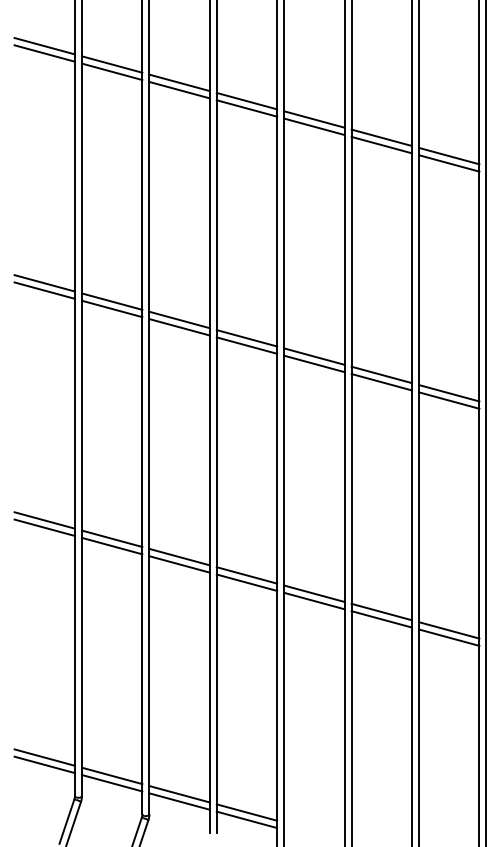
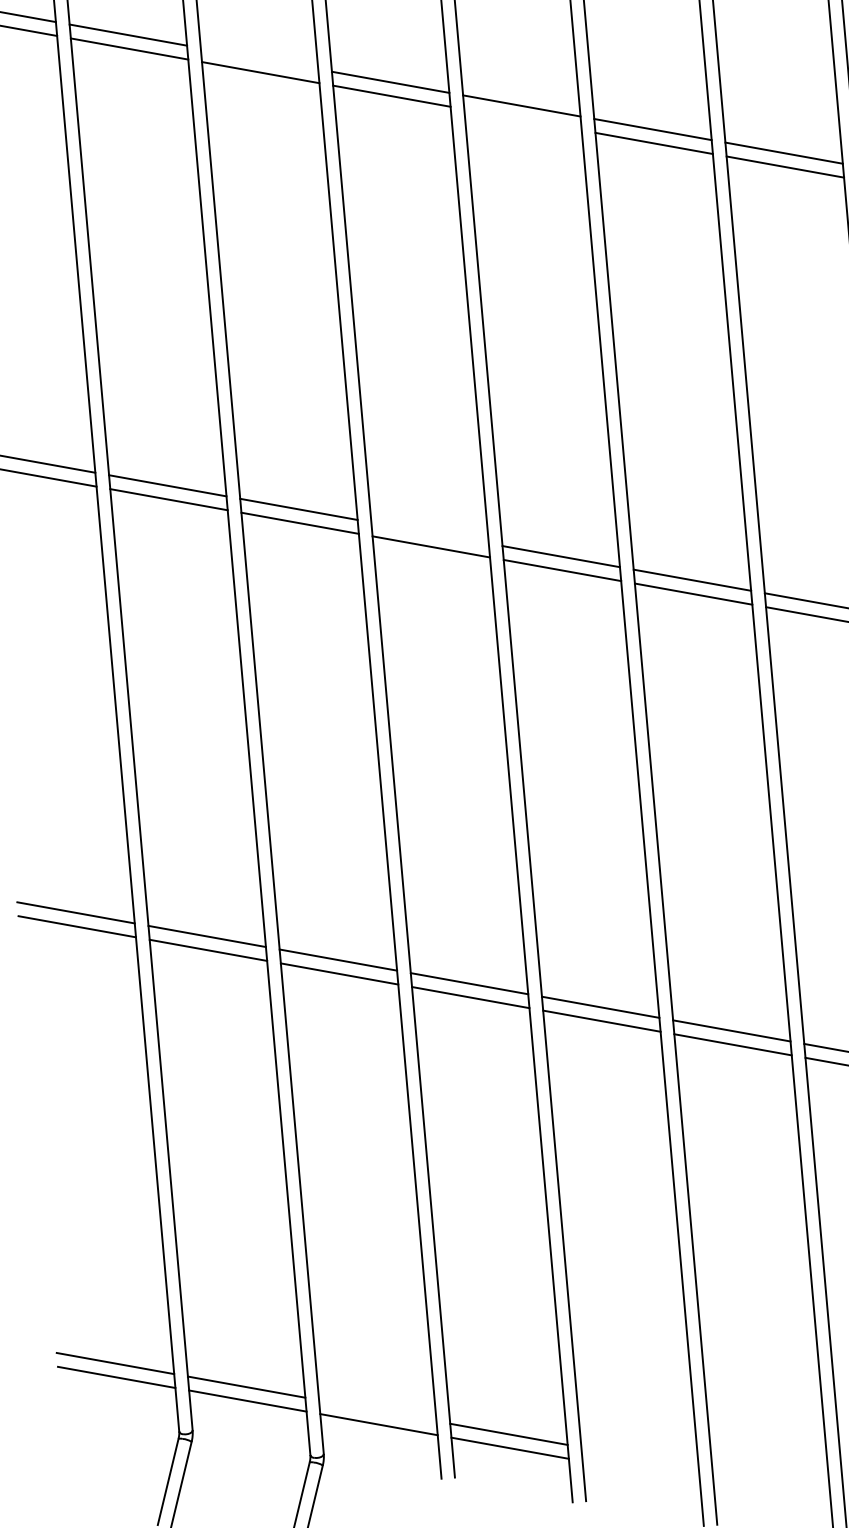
line: (179, 82) -> (259, 58), removed
line: (314, 126) -> (523, 119), removed
line: (246, 338) -> (429, 533), removed
line: (179, 794) -> (377, 1411), removed

